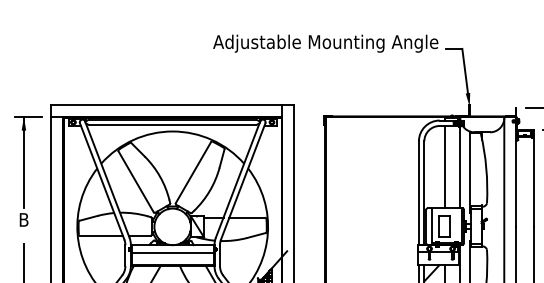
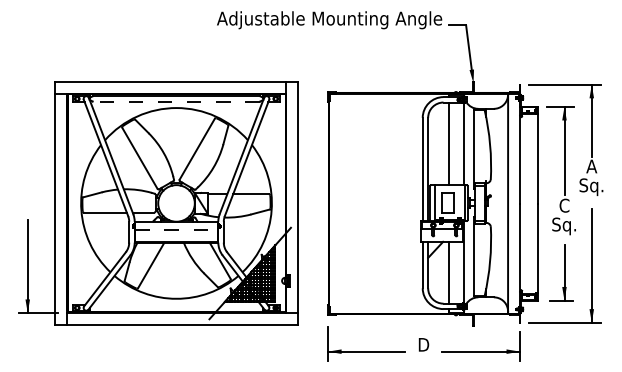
line: (172, 124) -> (176, 101), solid -> dashed
part: (28, 171) -> (32, 148), removed
line: (173, 252) -> (177, 229), solid -> dashed

